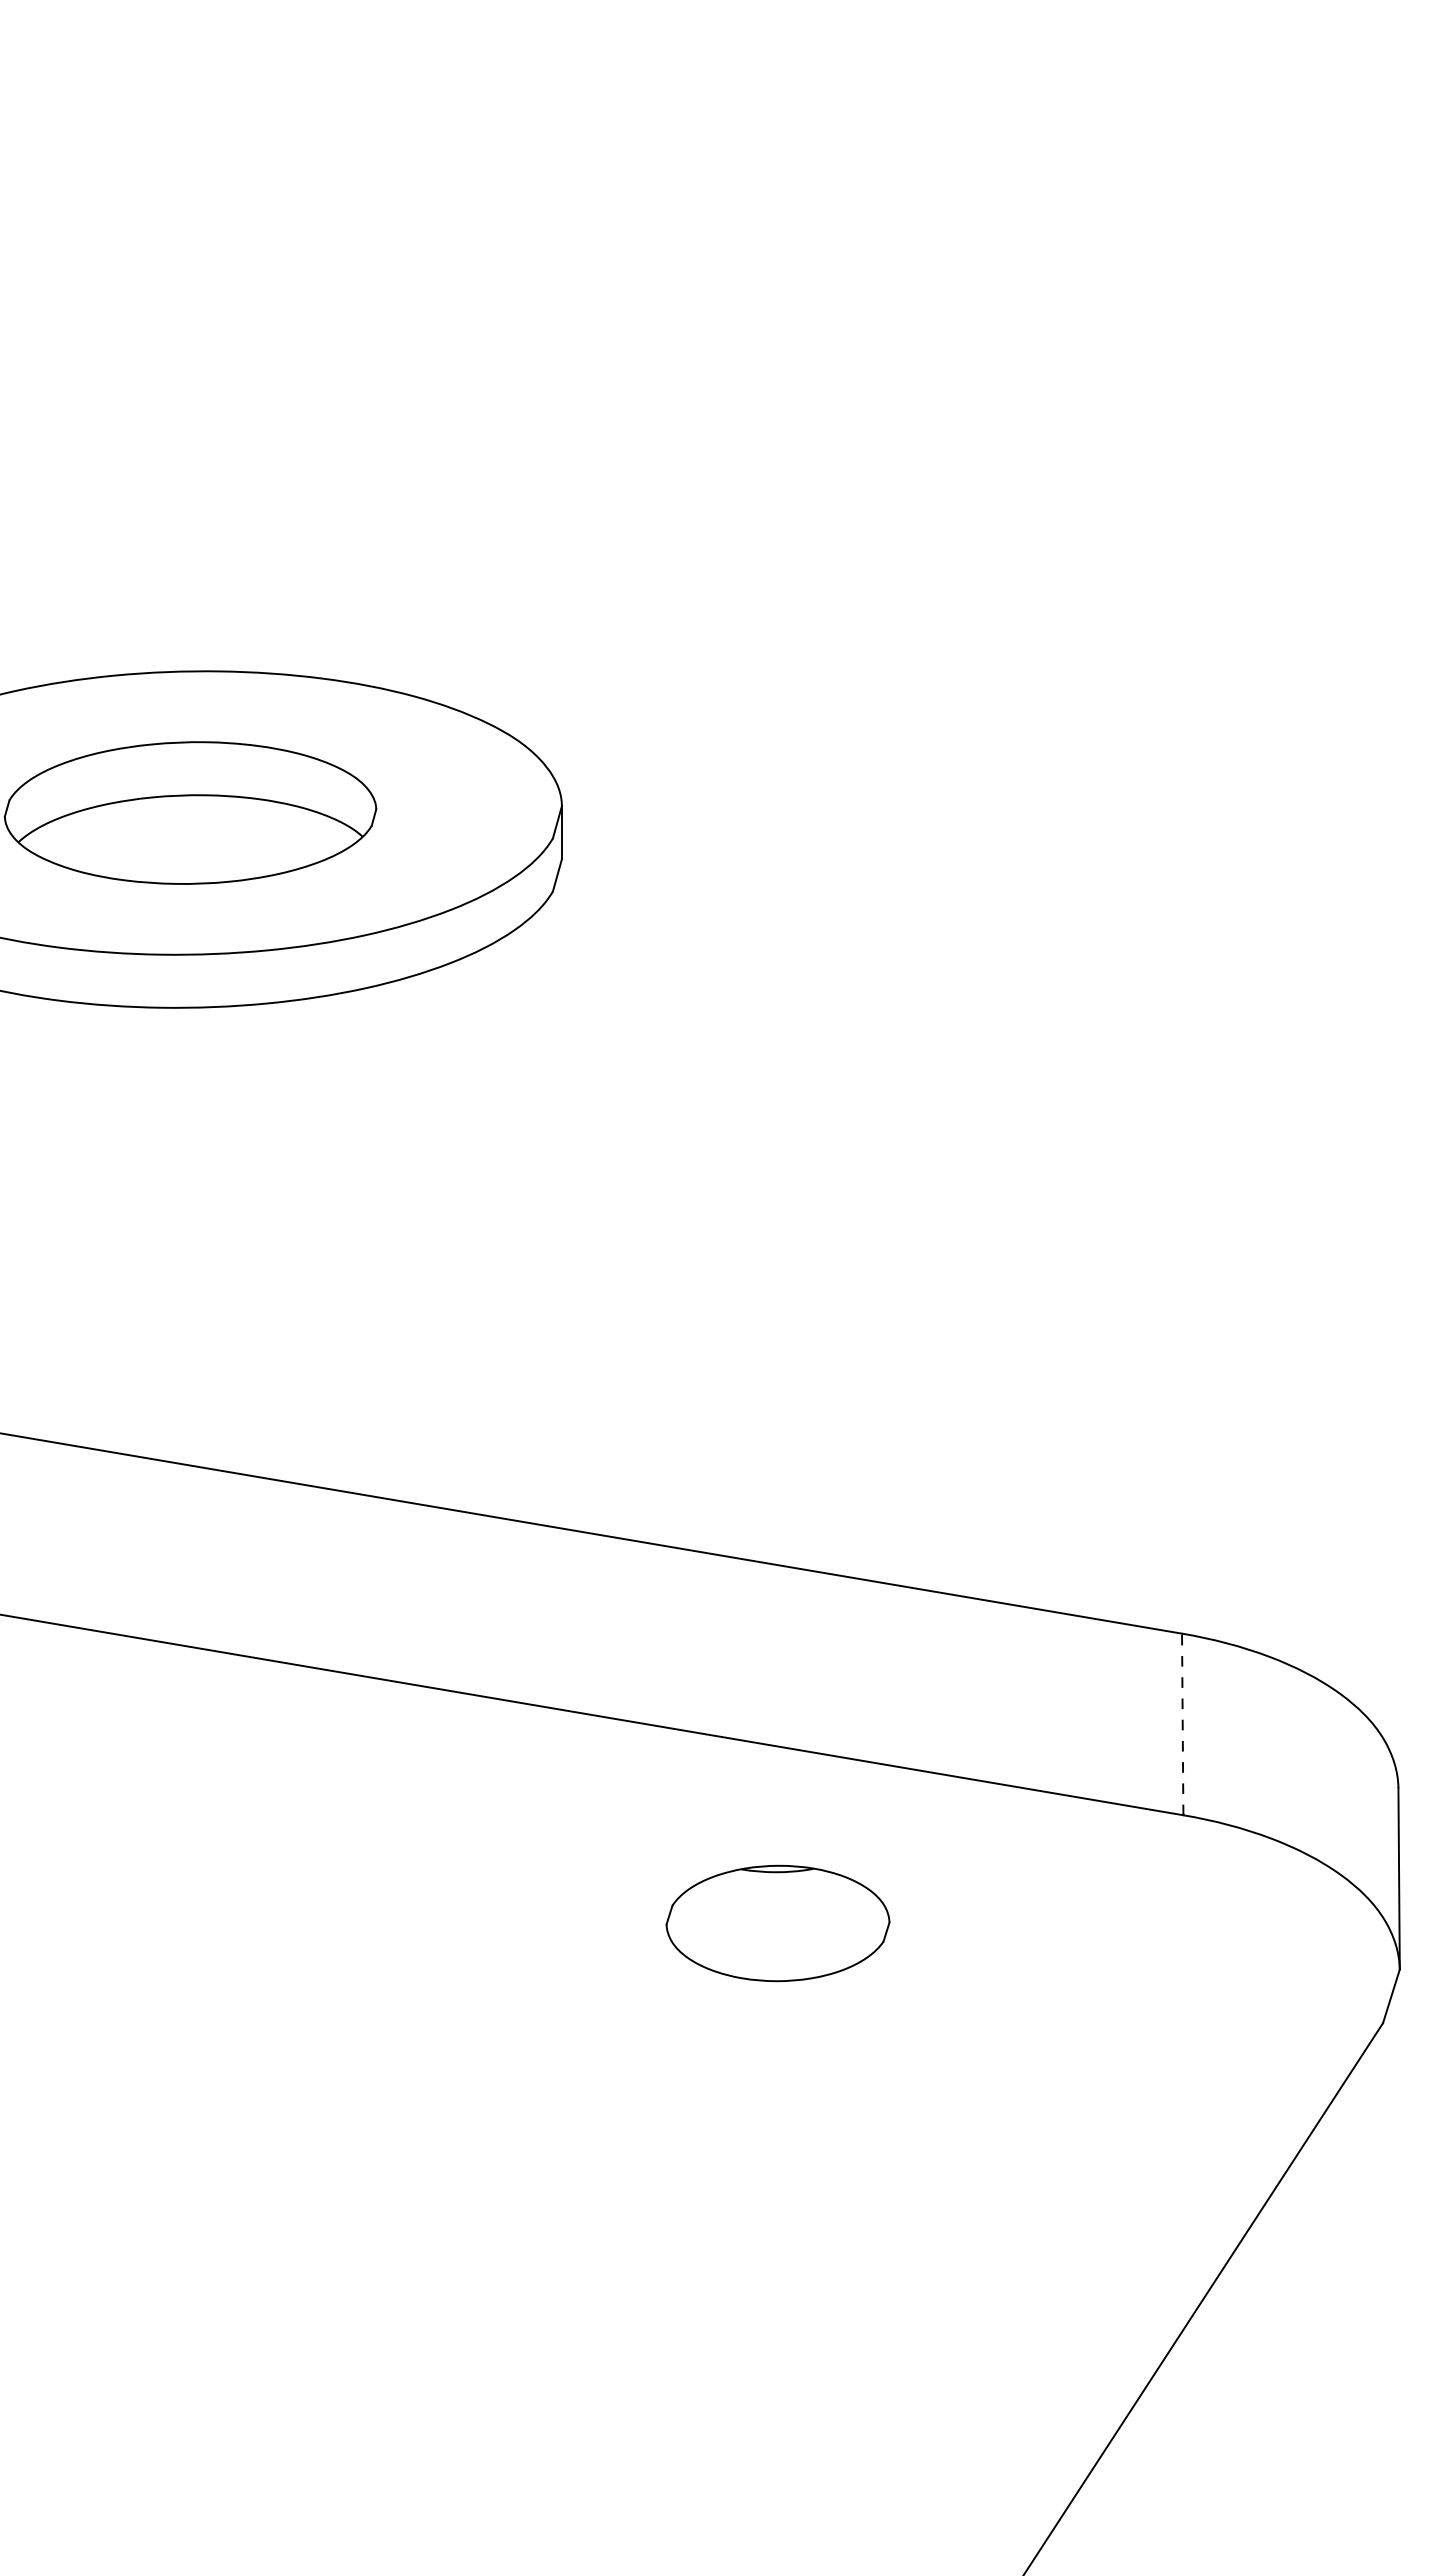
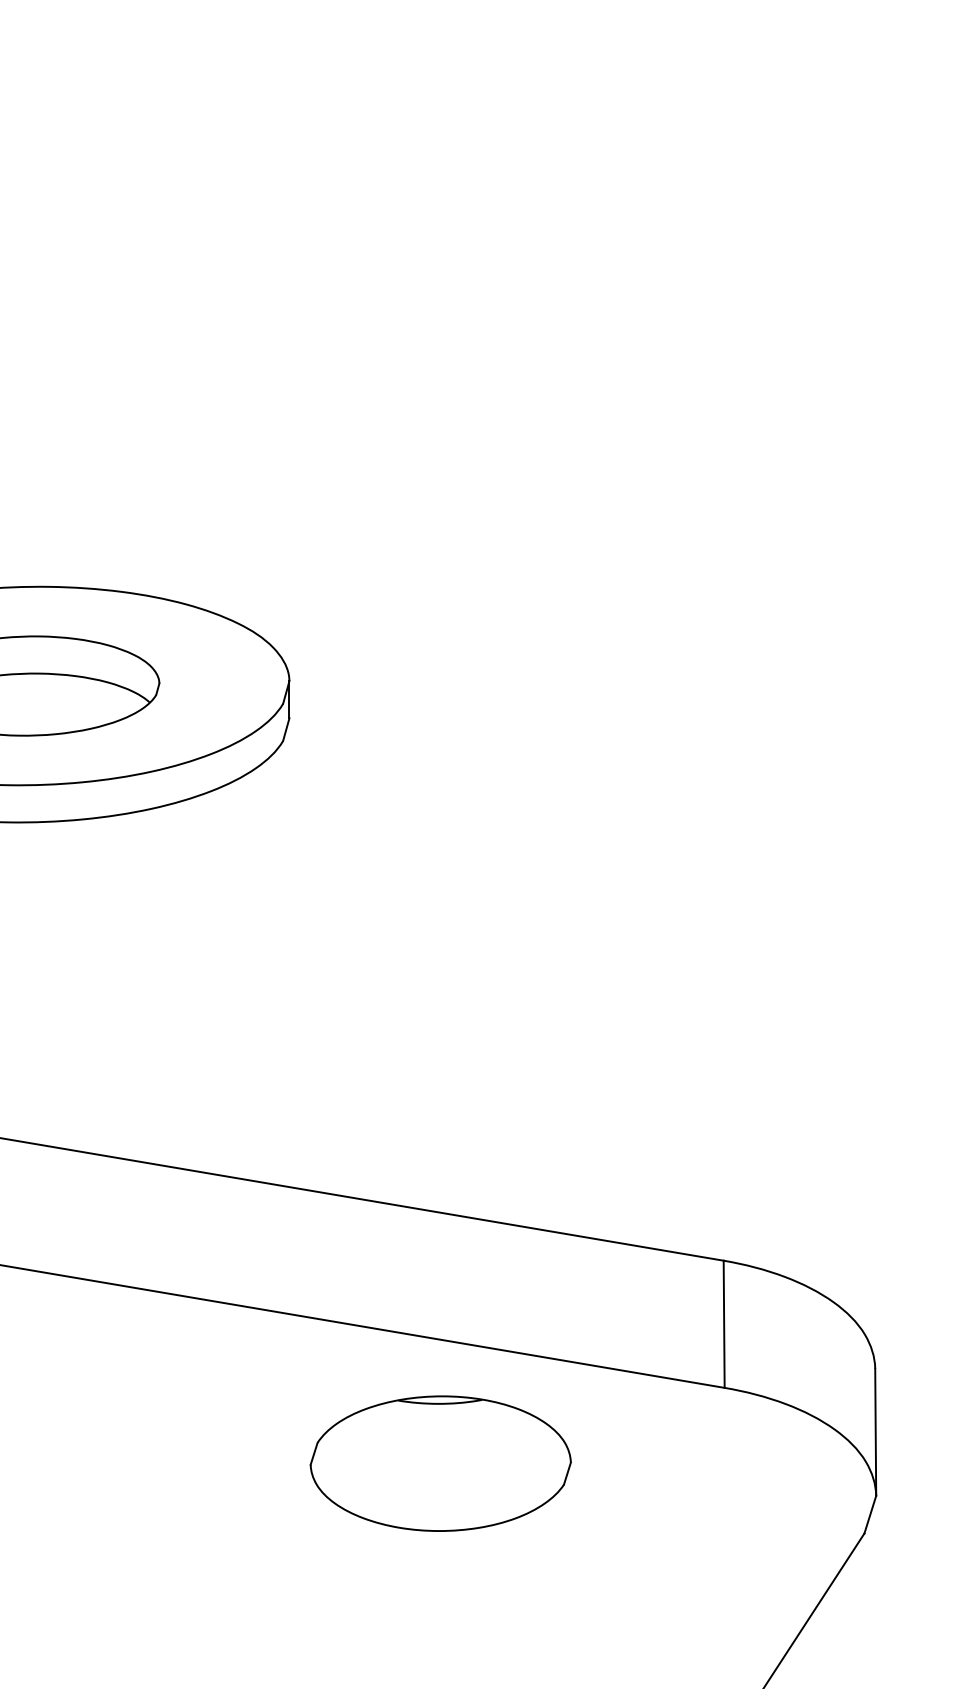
line: (1182, 1724) -> (724, 1324), dashed -> solid
part: (777, 1923) -> (440, 1463), size x1.67

